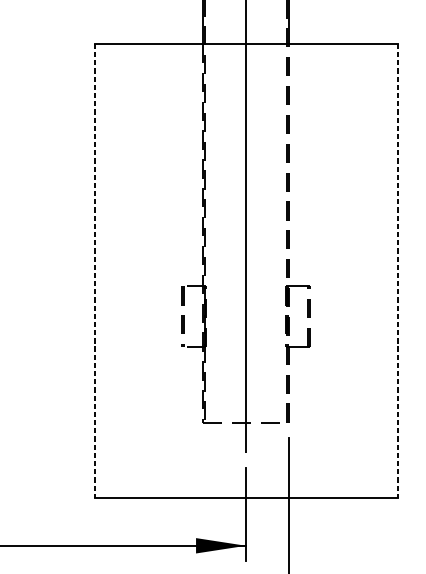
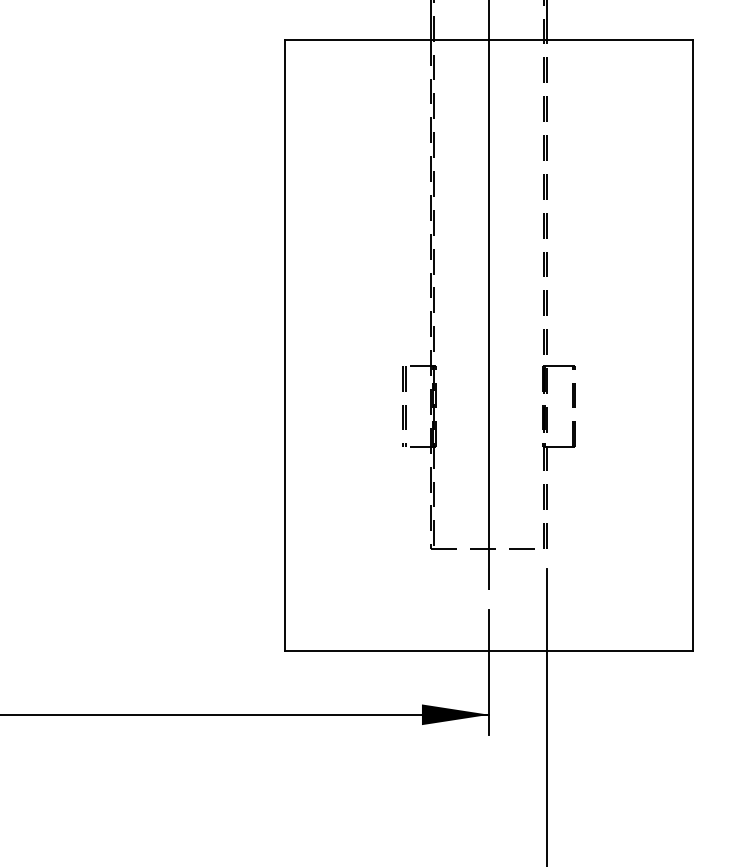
line: (94, 271) -> (285, 345), dashed -> solid
line: (397, 271) -> (692, 345), dashed -> solid

